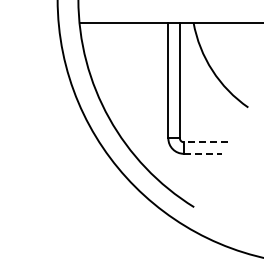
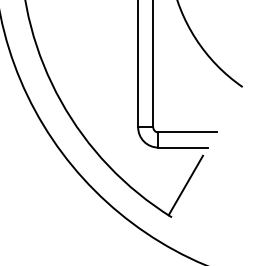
line: (205, 142) -> (186, 132), dashed -> solid
line: (202, 153) -> (182, 147), dashed -> solid
line: (204, 182) -> (185, 185), added

